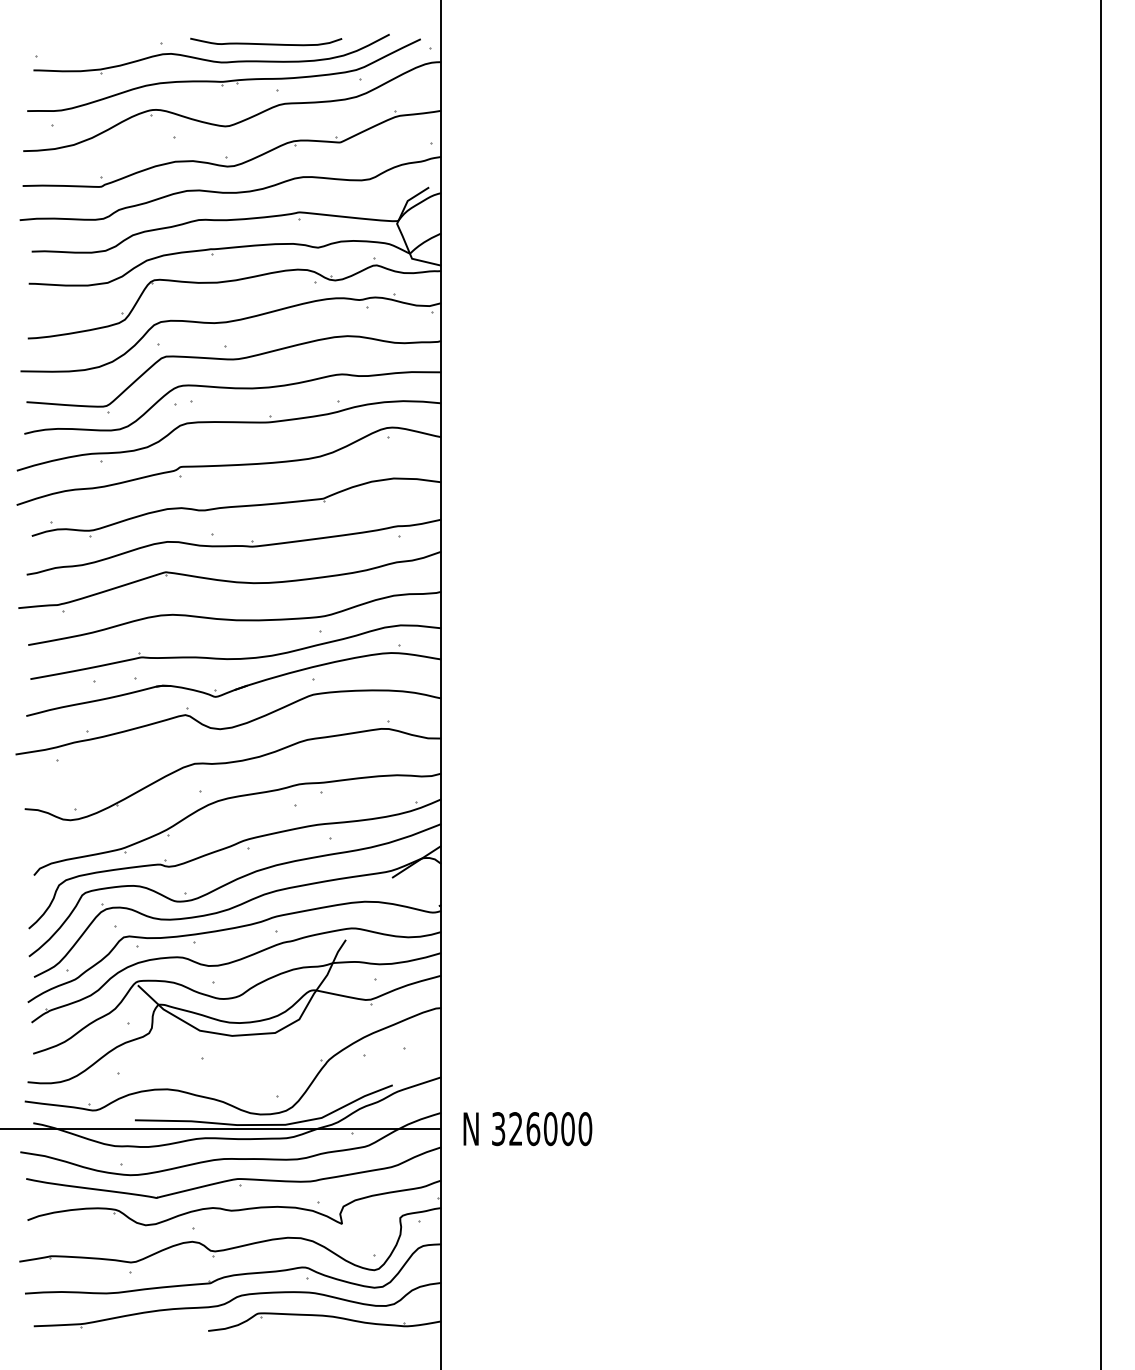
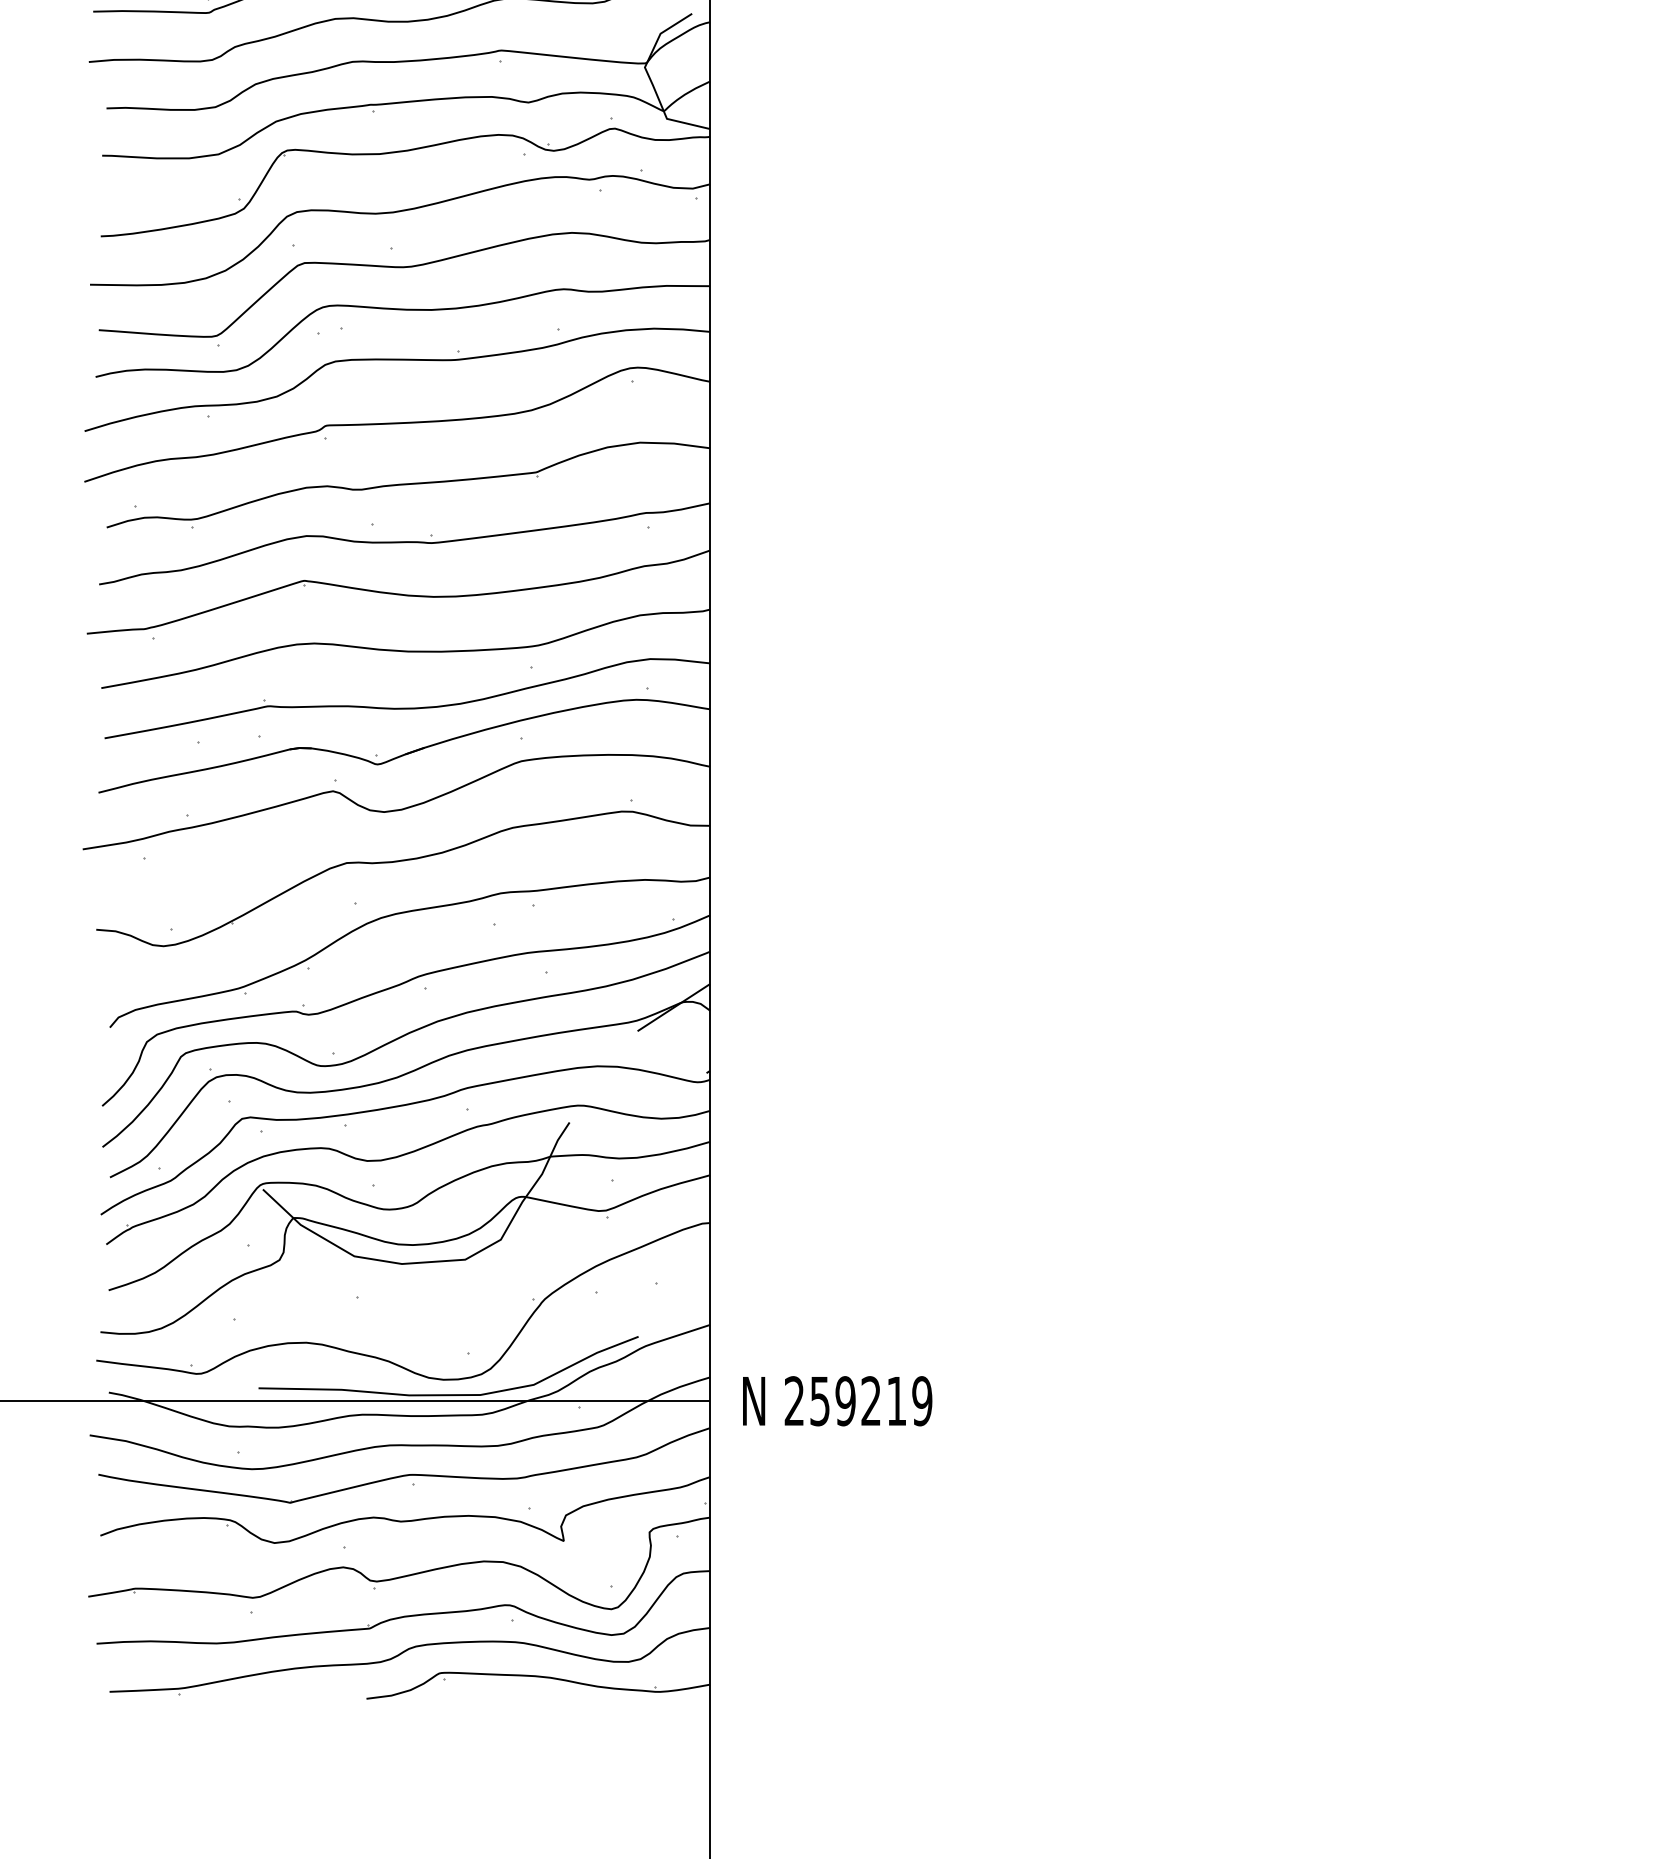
text: (542, 1129) -> (859, 1401), 326000 -> 259219

